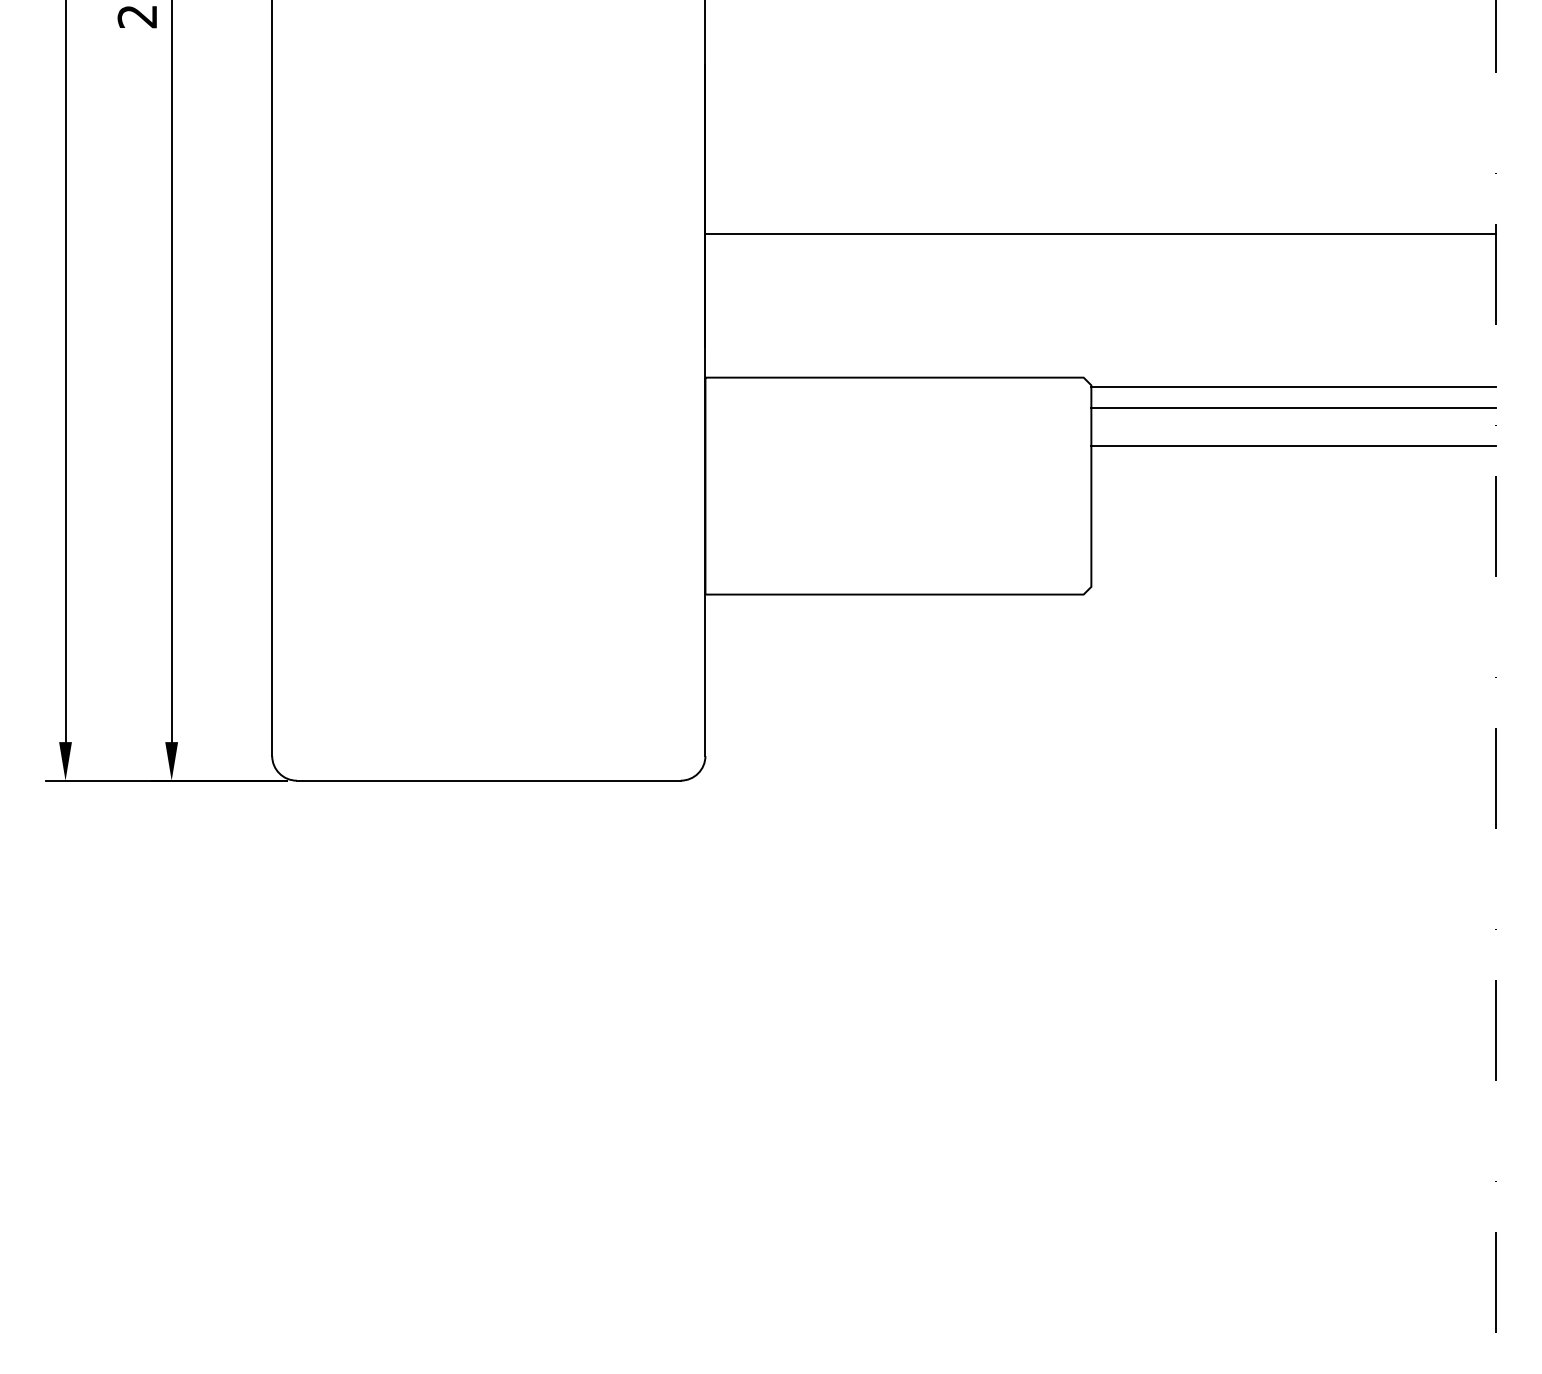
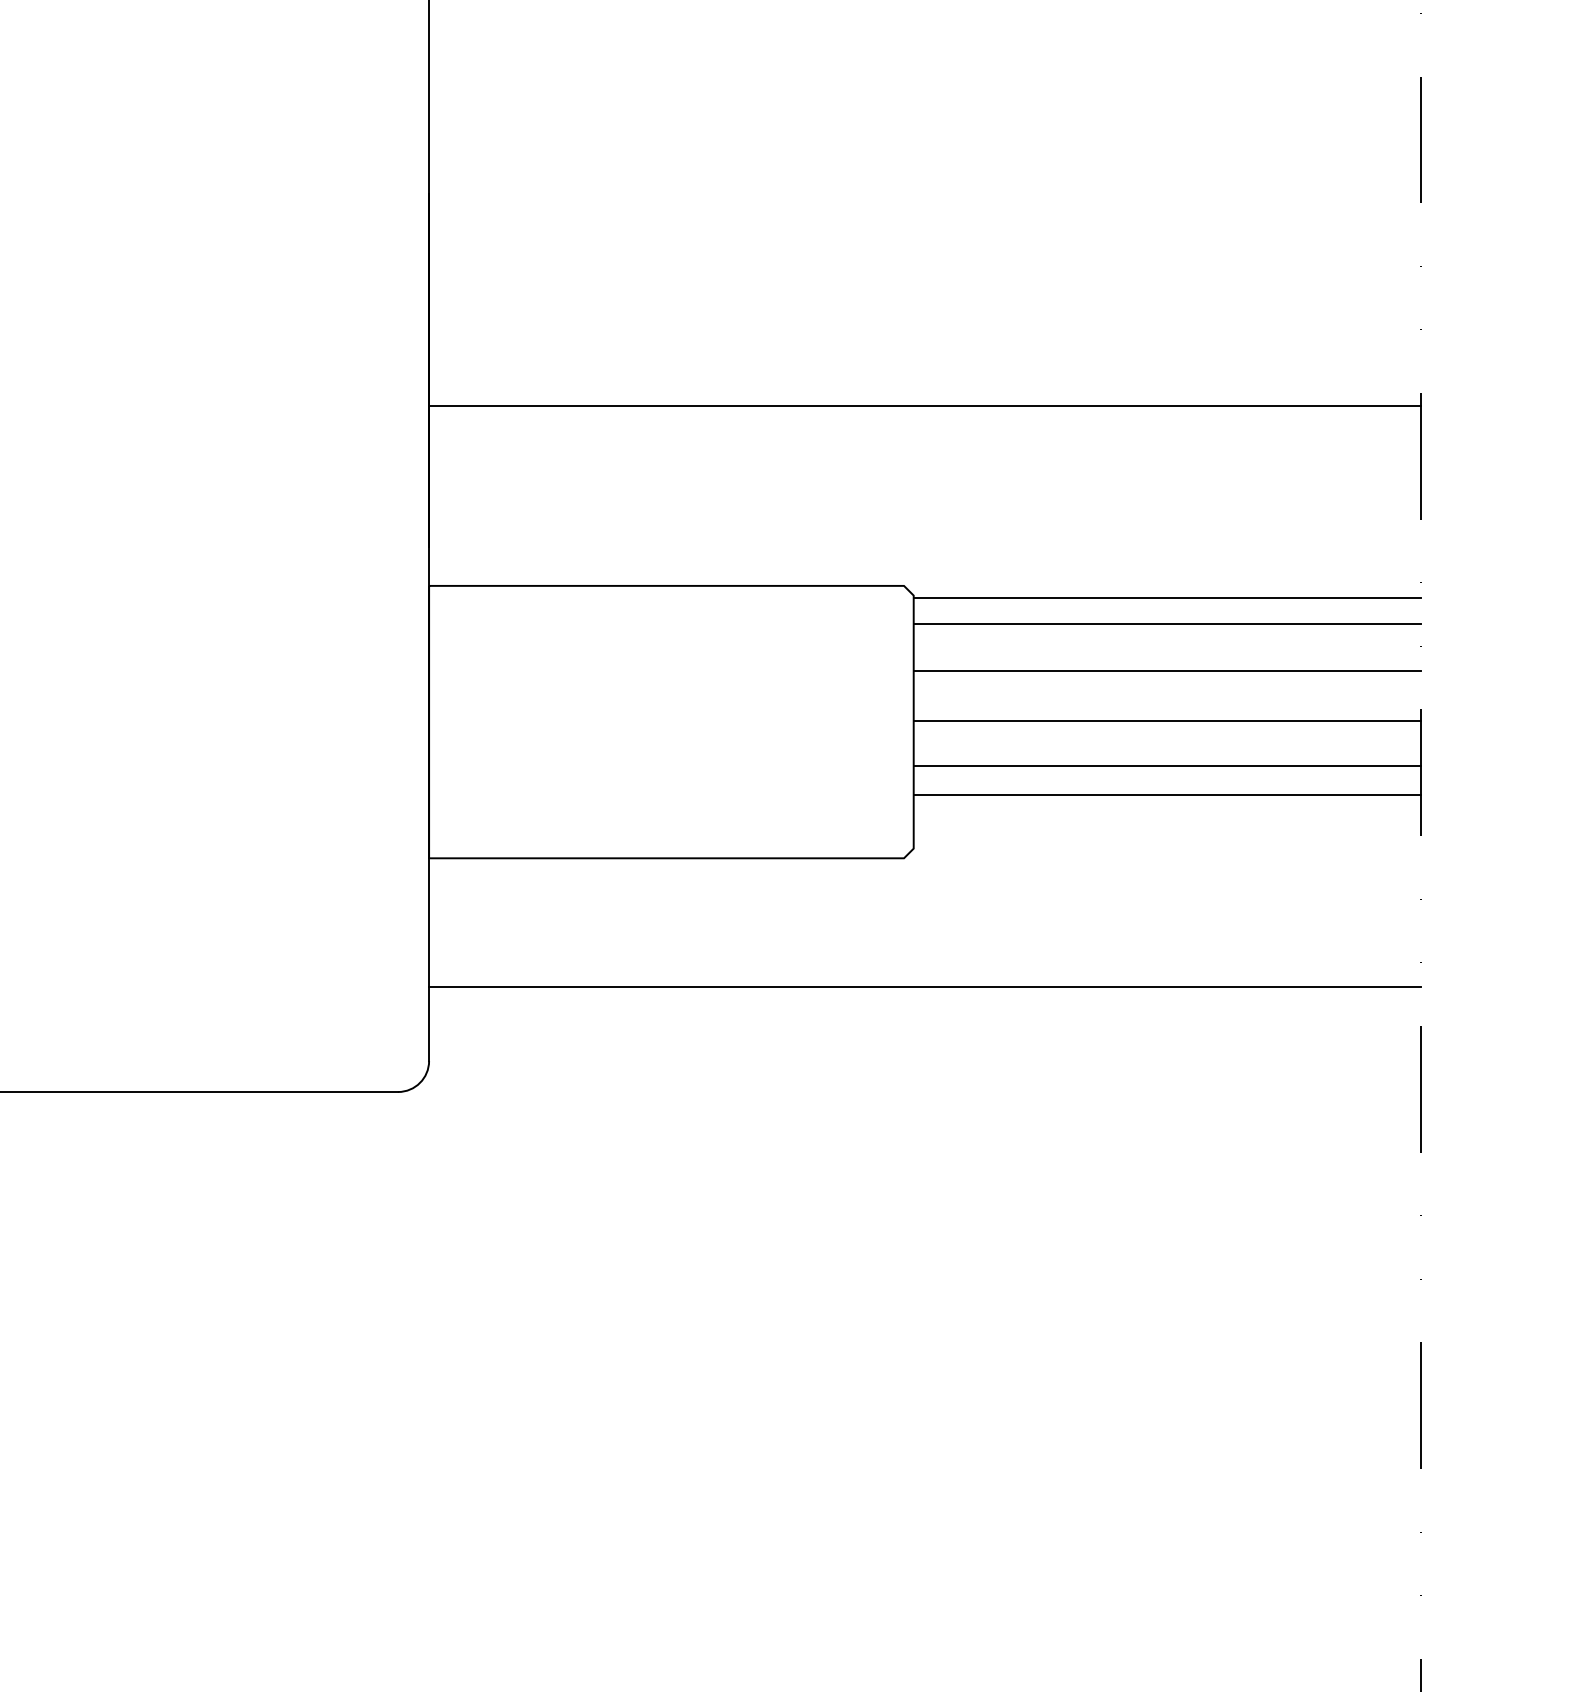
line: (1293, 484) -> (1167, 720), added
line: (1293, 520) -> (1167, 765), added
line: (1293, 543) -> (1167, 794), added
line: (1100, 696) -> (925, 986), added

